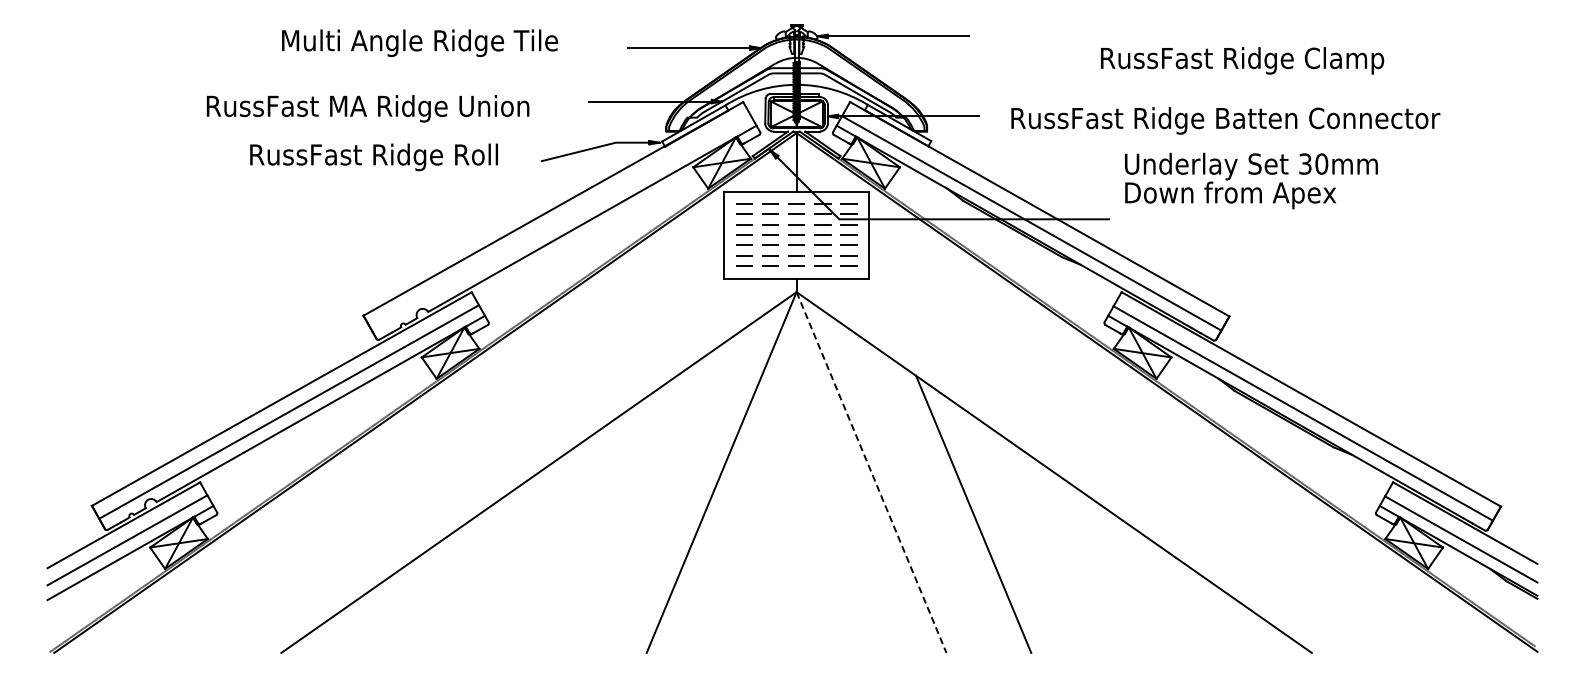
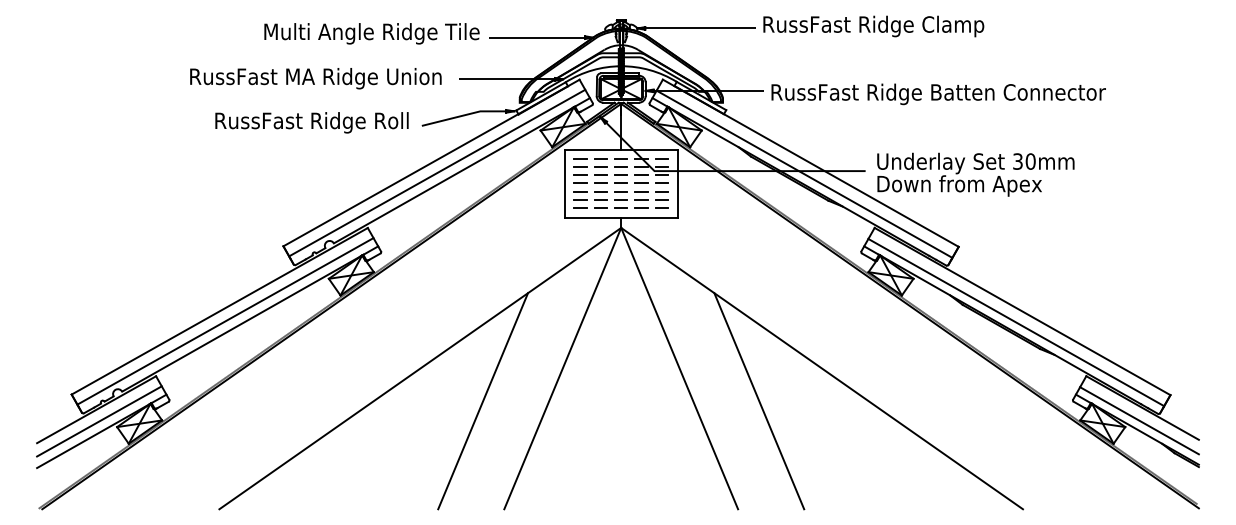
text: (420, 42) -> (372, 33), moved
text: (1242, 60) -> (873, 26), moved
text: (367, 108) -> (315, 78), moved
text: (1225, 120) -> (938, 94), moved
text: (373, 157) -> (311, 122), moved
text: (1251, 180) -> (975, 174), moved
line: (560, 221) -> (437, 172), added
line: (871, 473) -> (679, 369), dashed -> solid
line: (619, 513) -> (483, 400), added

